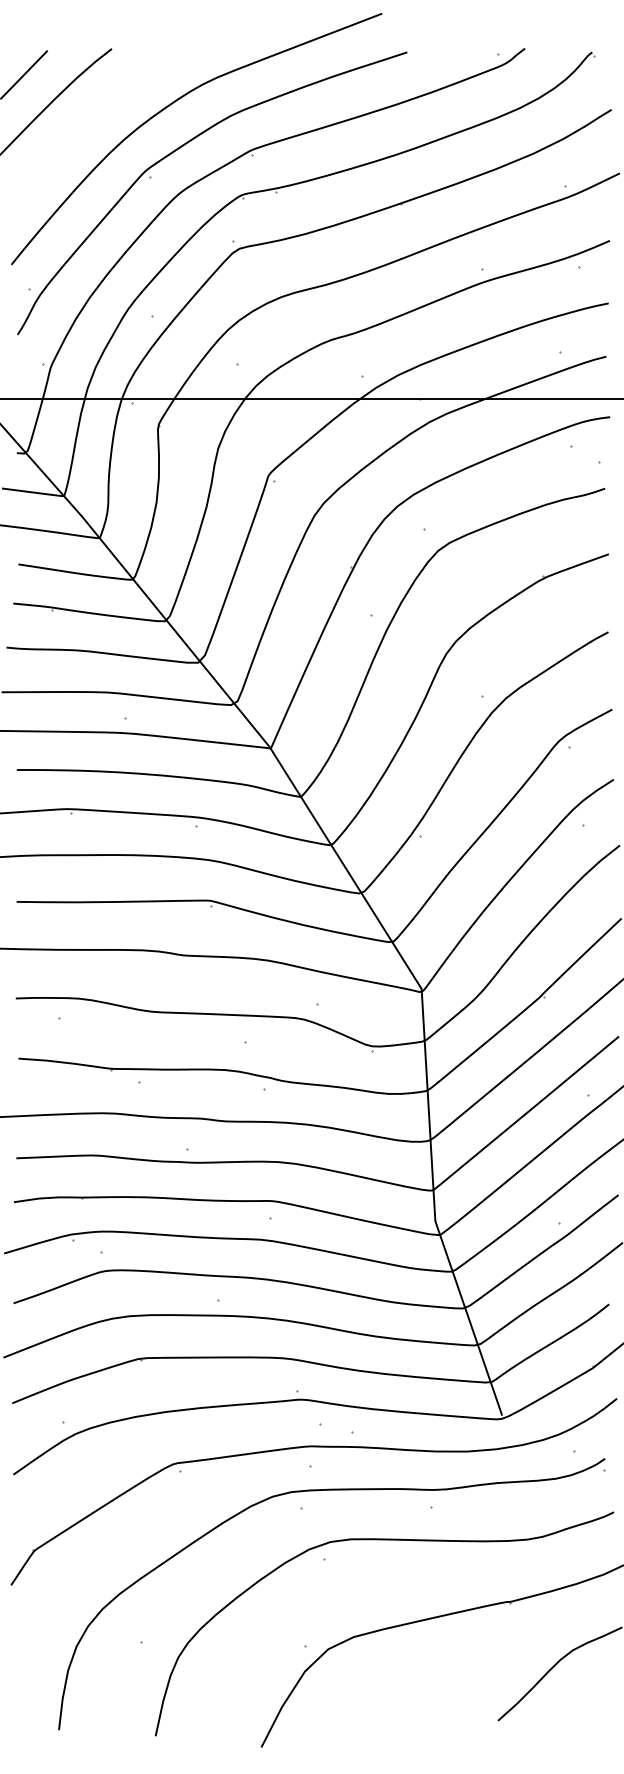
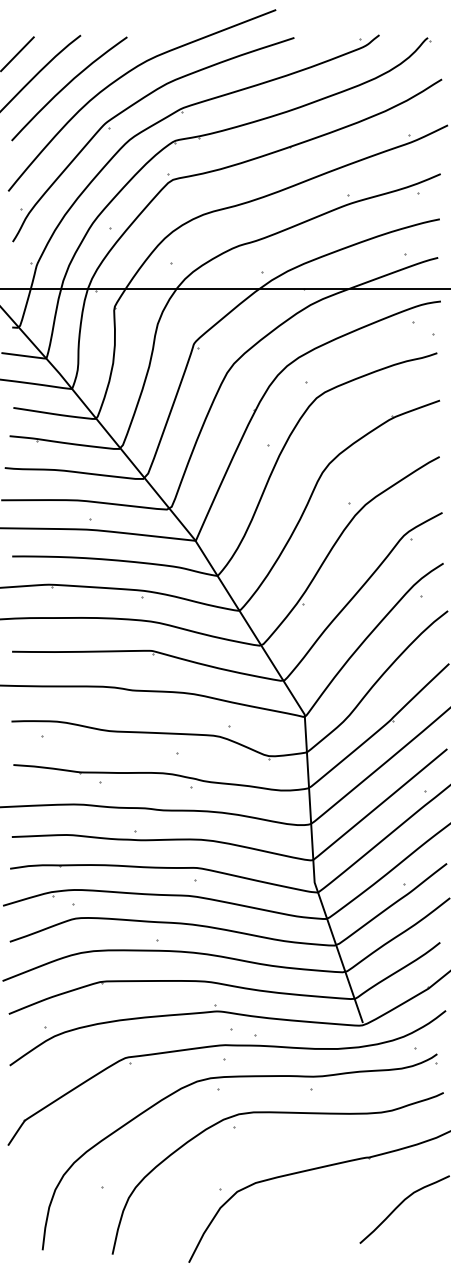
curve: (93, 118) -> (67, 85), added

